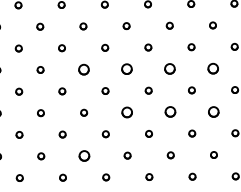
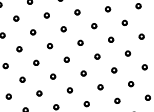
part: (170, 68) -> (94, 25), size x0.62
part: (213, 68) -> (124, 22), size x0.62
part: (83, 69) -> (32, 32), size x0.62
part: (126, 69) -> (63, 29), size x0.62
part: (213, 111) -> (127, 53), size x0.62
part: (127, 112) -> (66, 59), size x0.62
part: (170, 112) -> (97, 56), size x0.62
part: (84, 155) -> (39, 93), size x0.62

